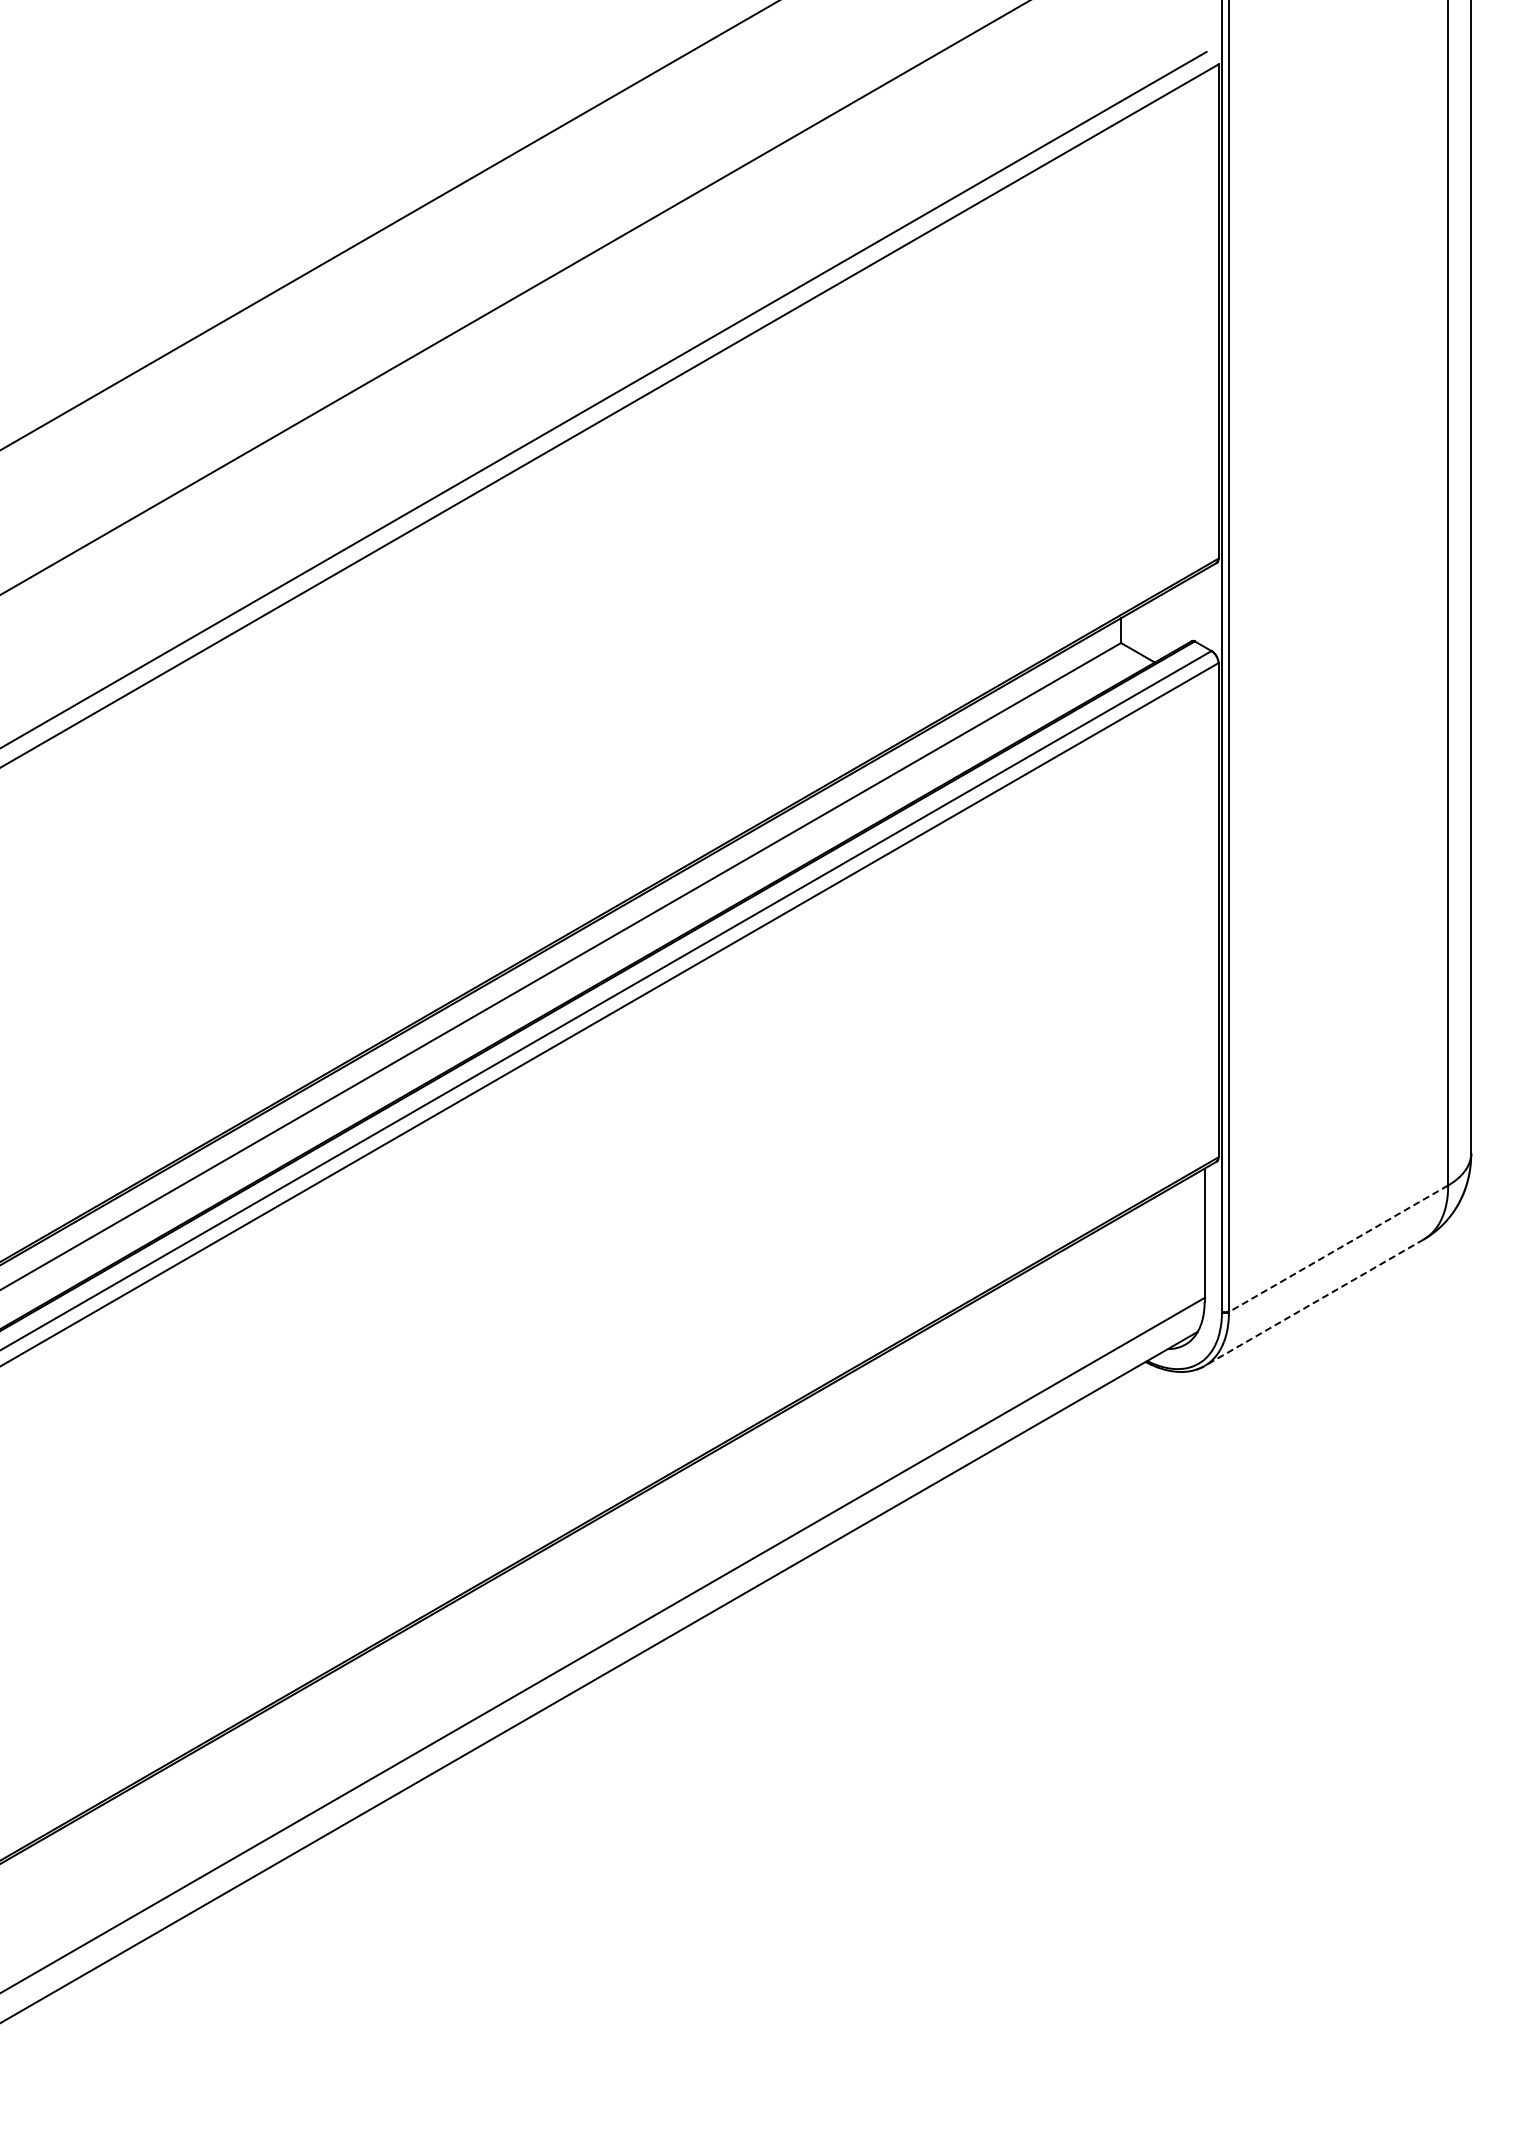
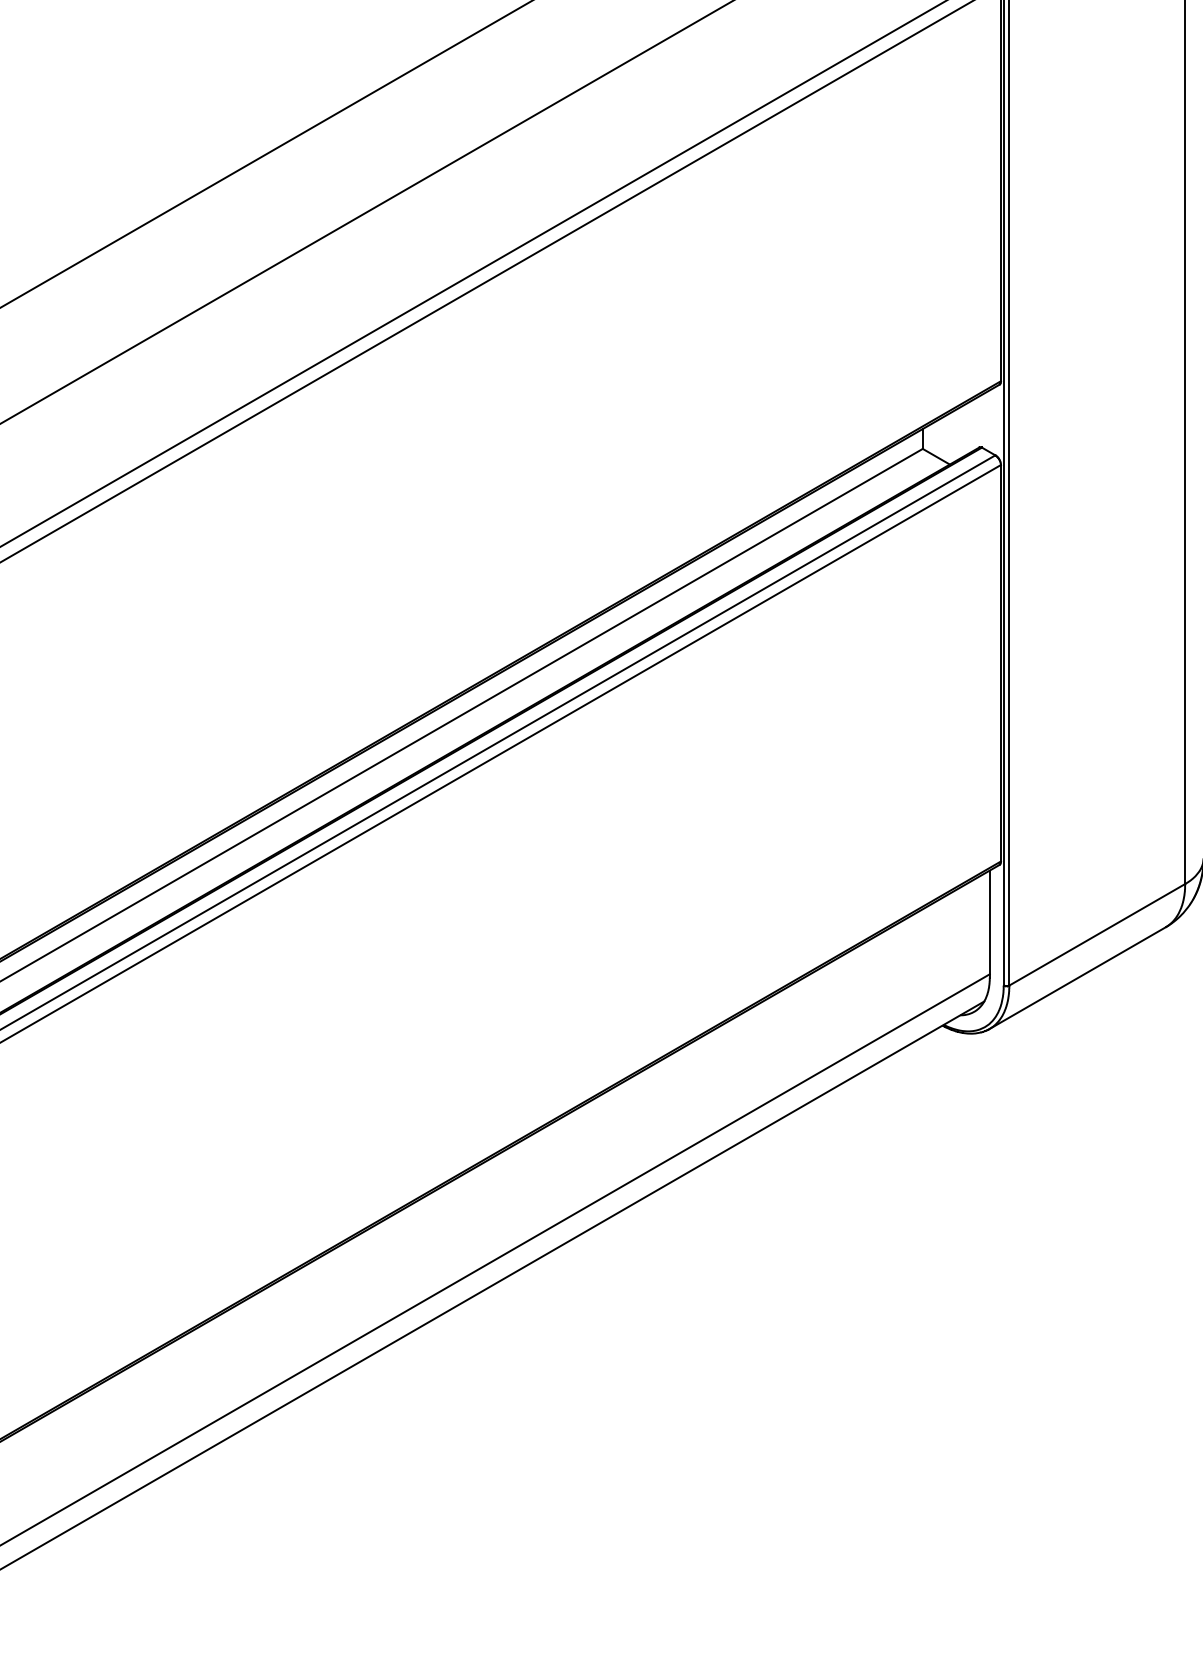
line: (1338, 1248) -> (1097, 934), dashed -> solid
line: (1314, 1302) -> (1077, 977), dashed -> solid

